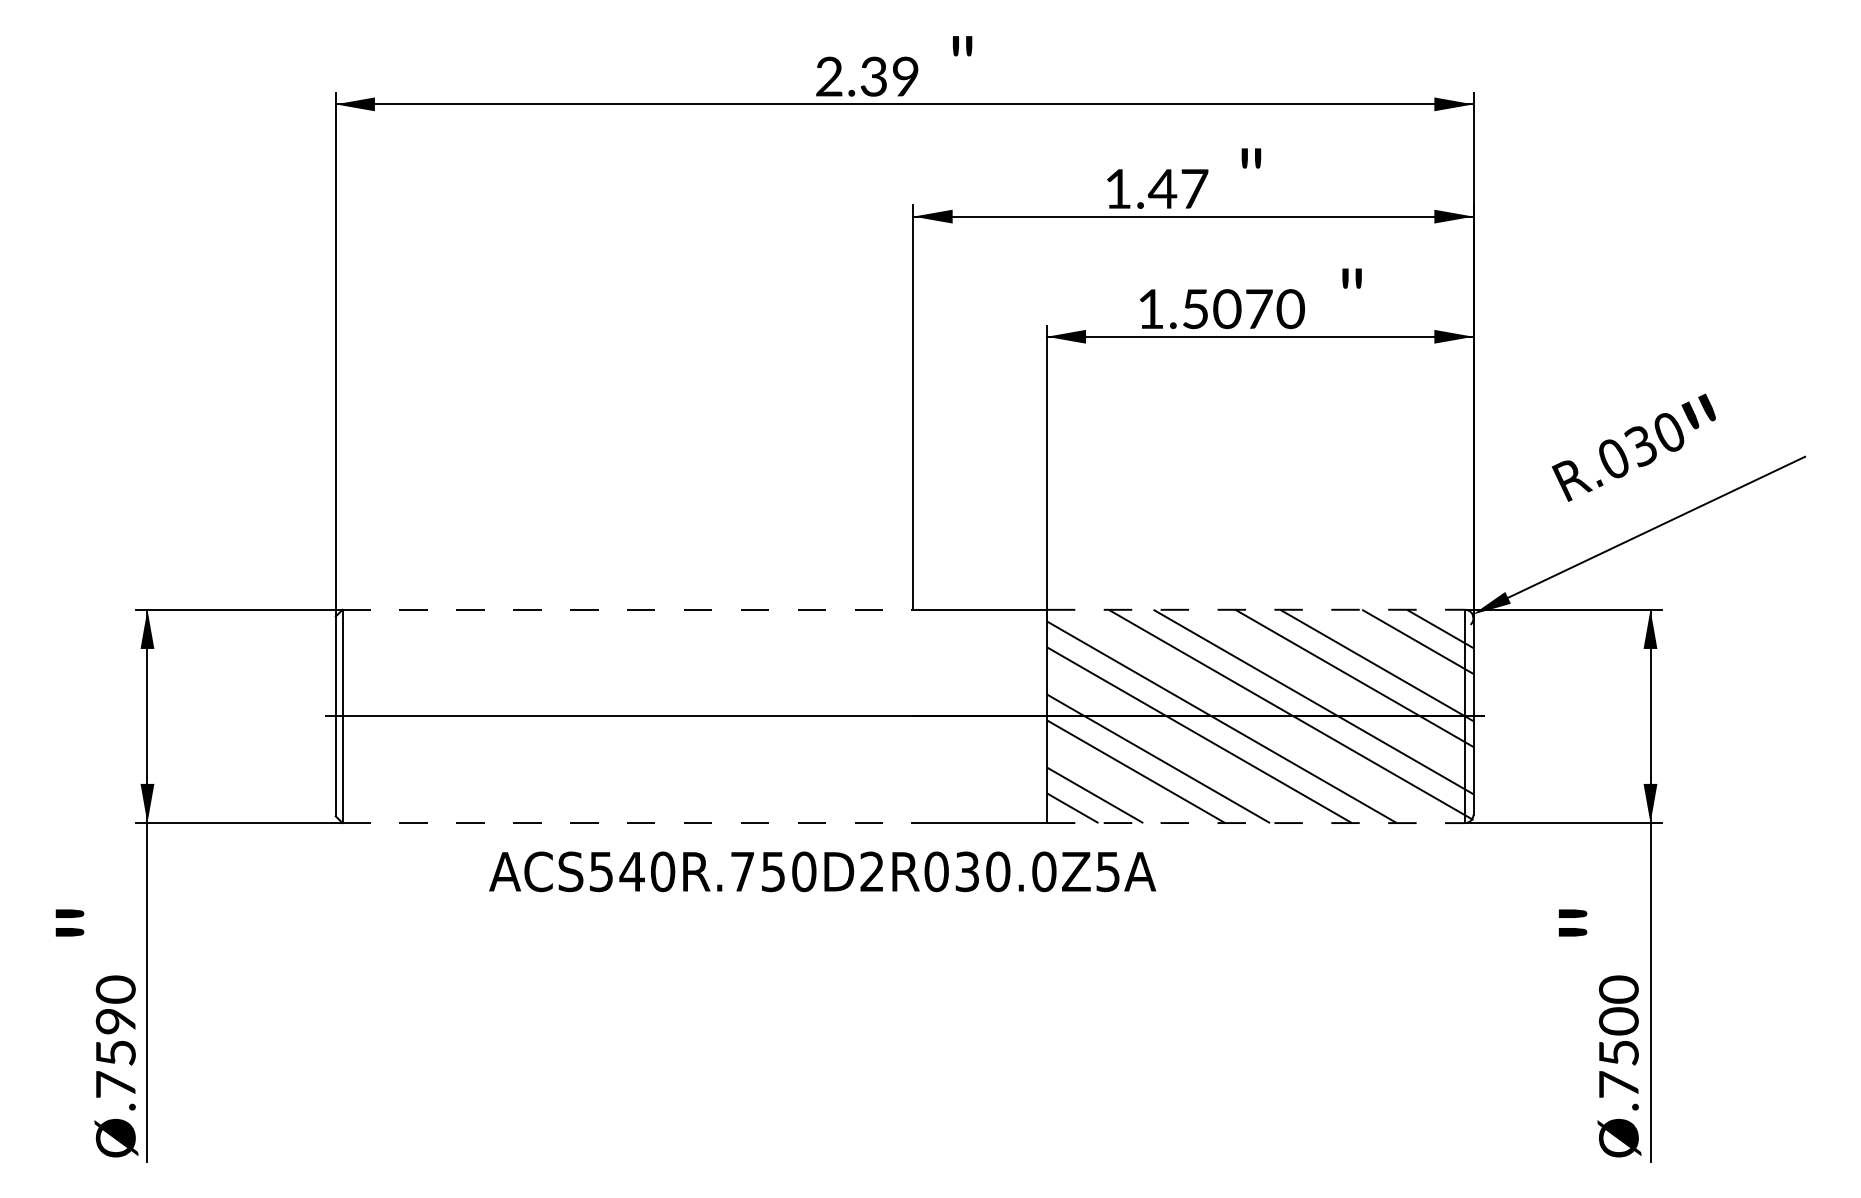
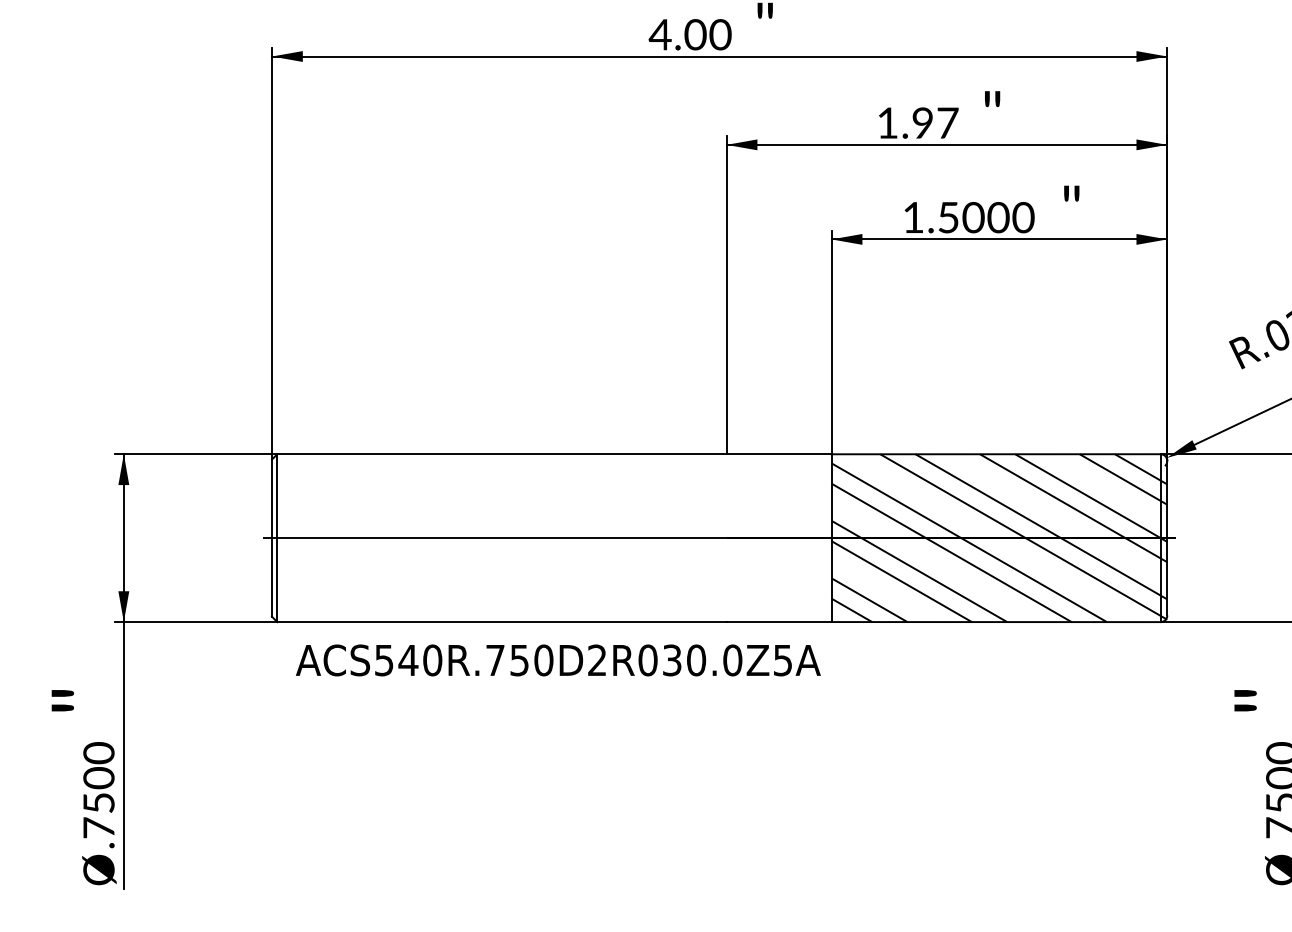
text: (866, 76) -> (689, 34), 2.39 -> 4.00
text: (1162, 188) -> (922, 122), 1.47 -> 1.97
text: (1259, 309) -> (998, 217), 1.5070 -> 1.5000
line: (628, 609) -> (502, 454), dashed -> solid
line: (1256, 609) -> (996, 454), dashed -> solid
line: (628, 823) -> (502, 622), dashed -> solid
line: (1256, 823) -> (996, 622), dashed -> solid
text: (822, 871) -> (558, 660), moved
text: (116, 1021) -> (99, 778), .7590 -> .7500

